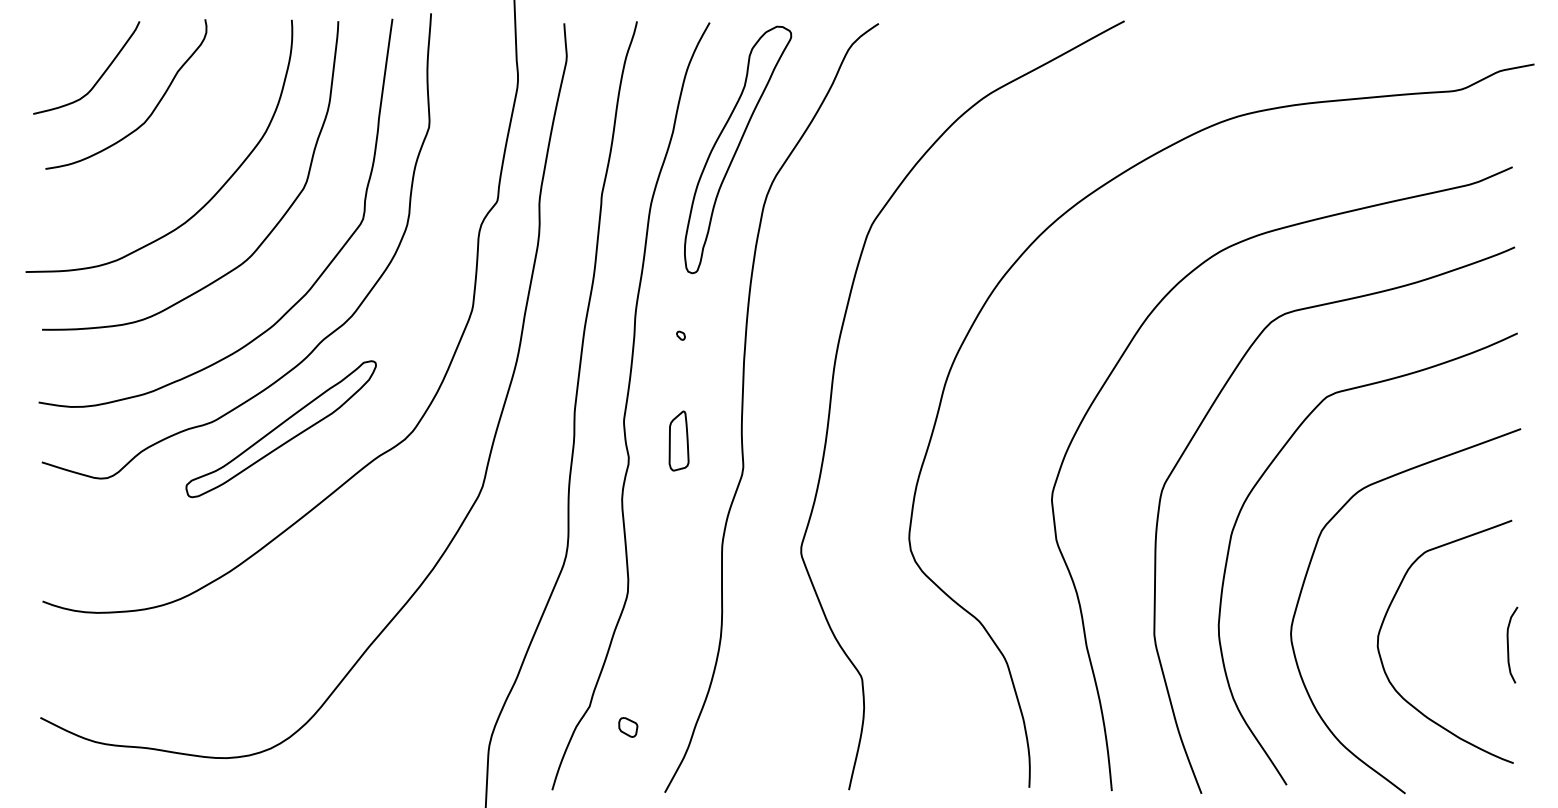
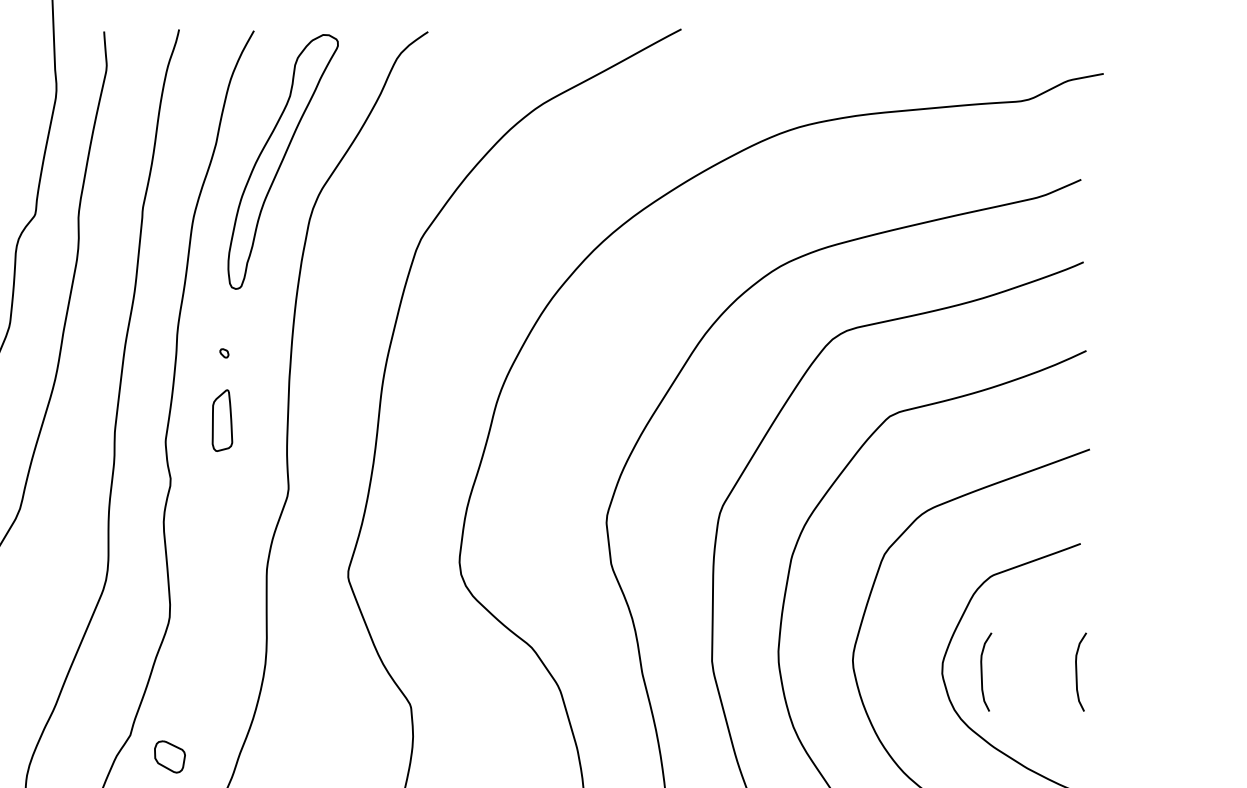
part: (678, 440) -> (221, 420), moved
curve: (1416, 644) -> (982, 671), added
part: (628, 727) -> (170, 757), size x1.6

